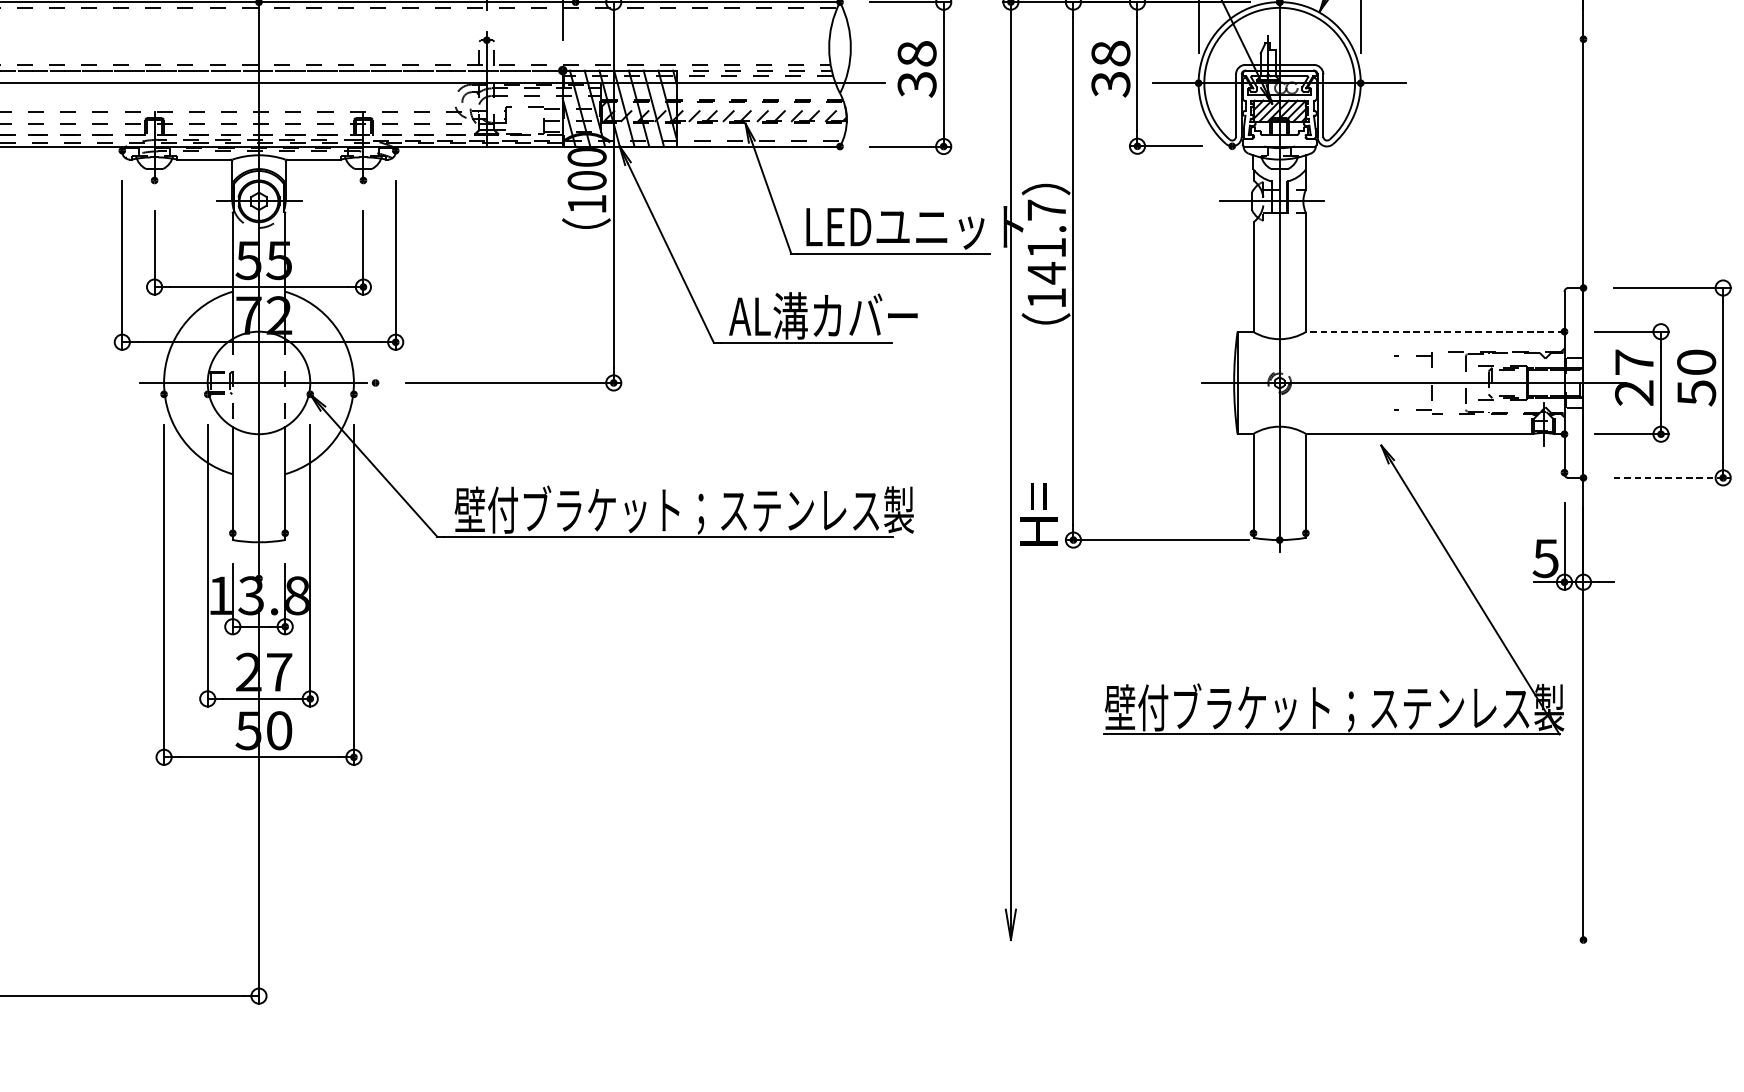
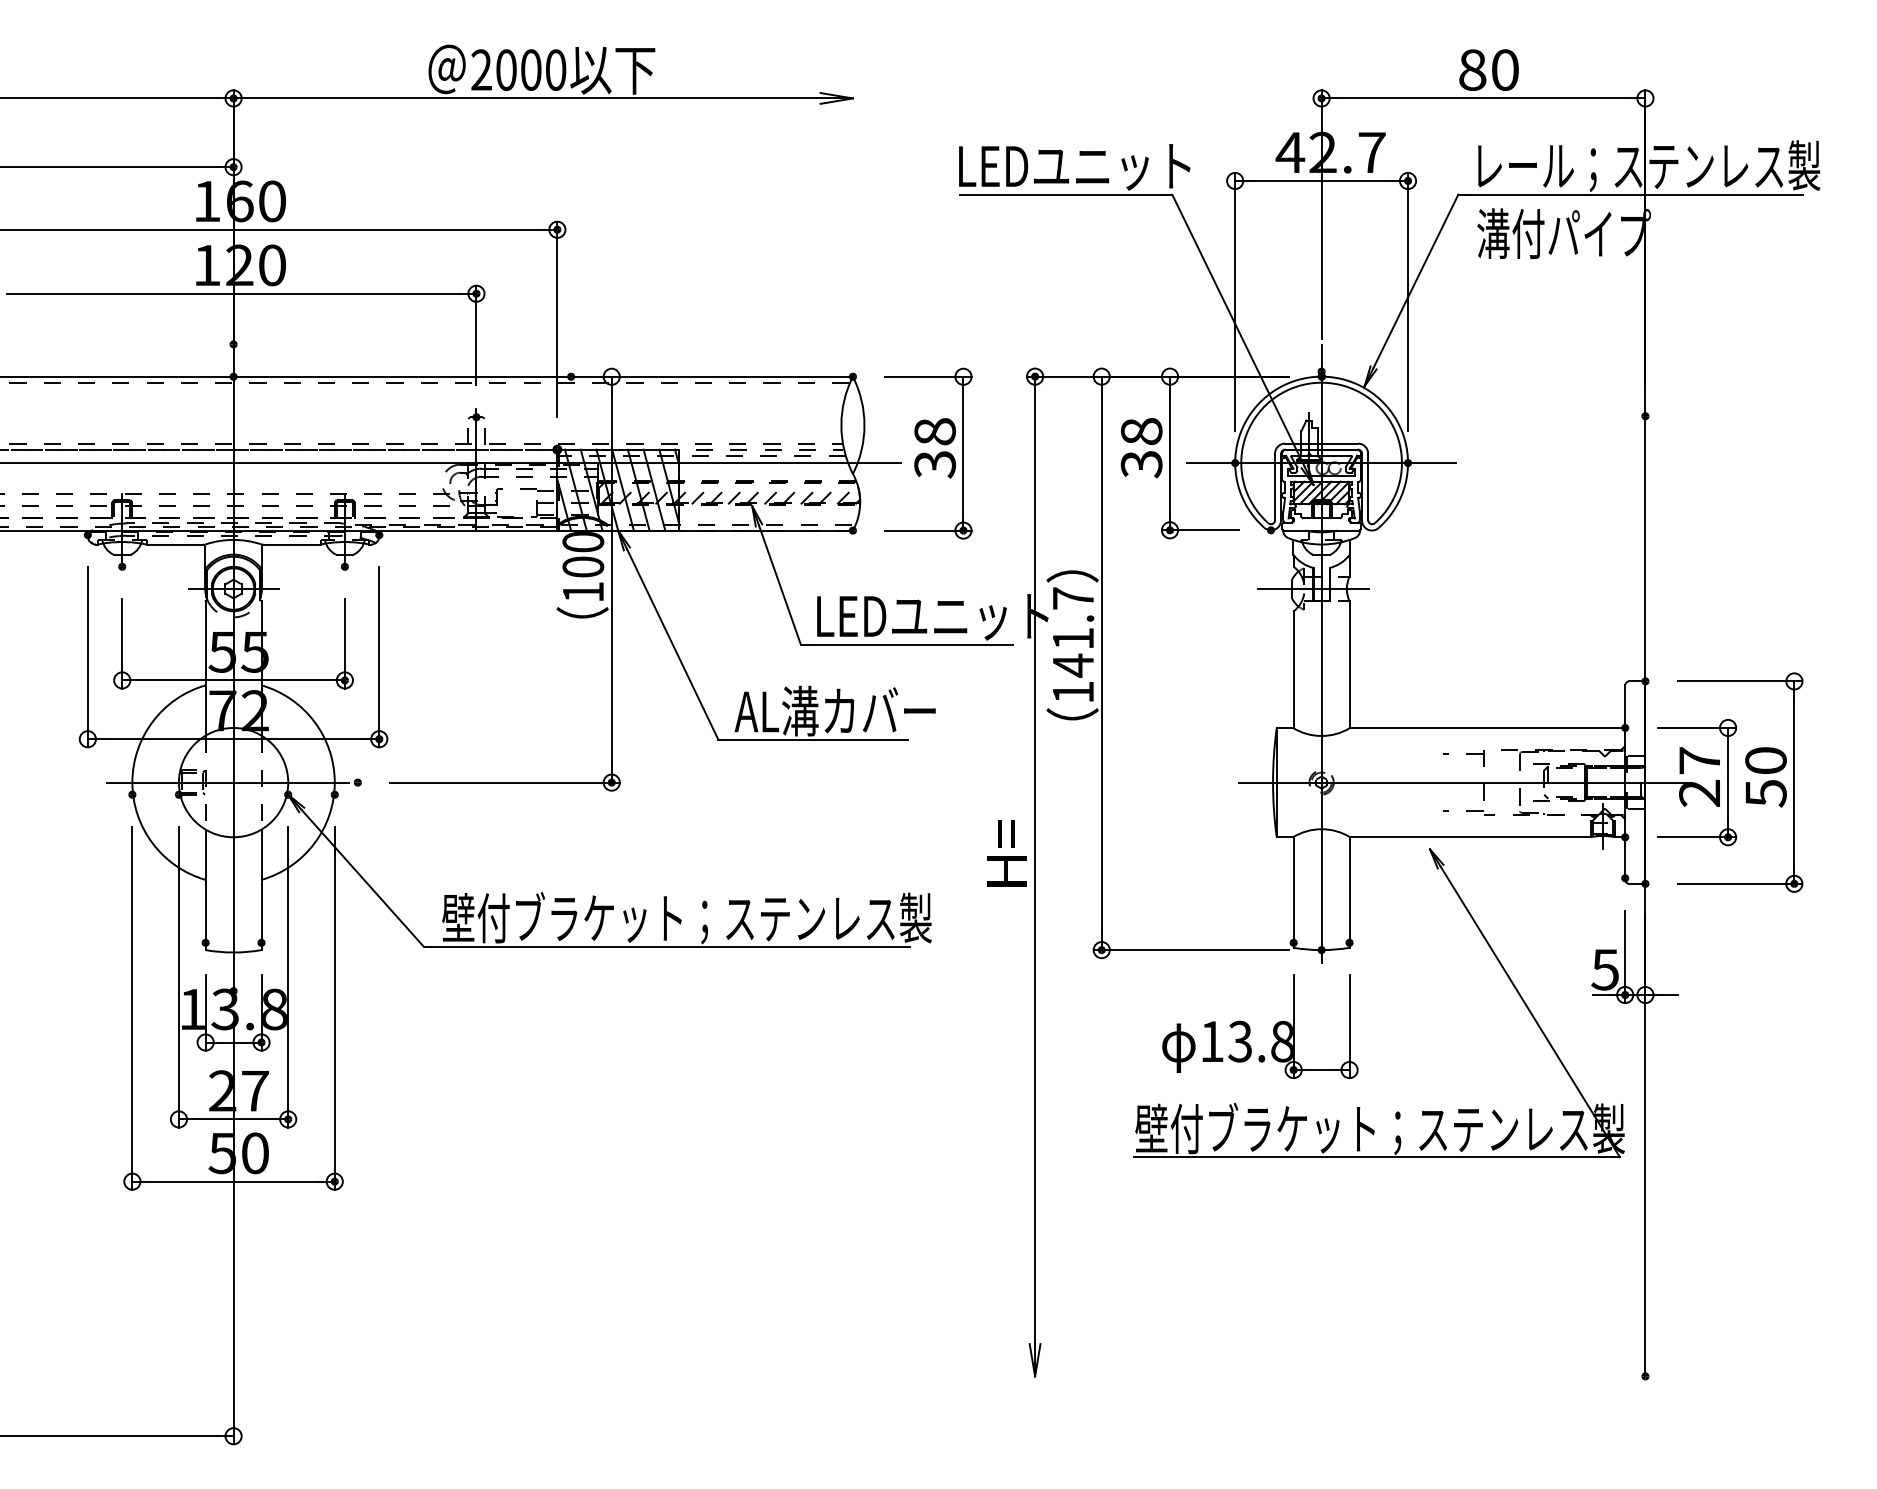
line: (1435, 331) -> (1487, 727), dashed -> solid
line: (1672, 477) -> (1740, 883), dashed -> solid
text: (1038, 515) -> (1006, 853), moved
part: (1212, 612) -> (1250, 1027), added

